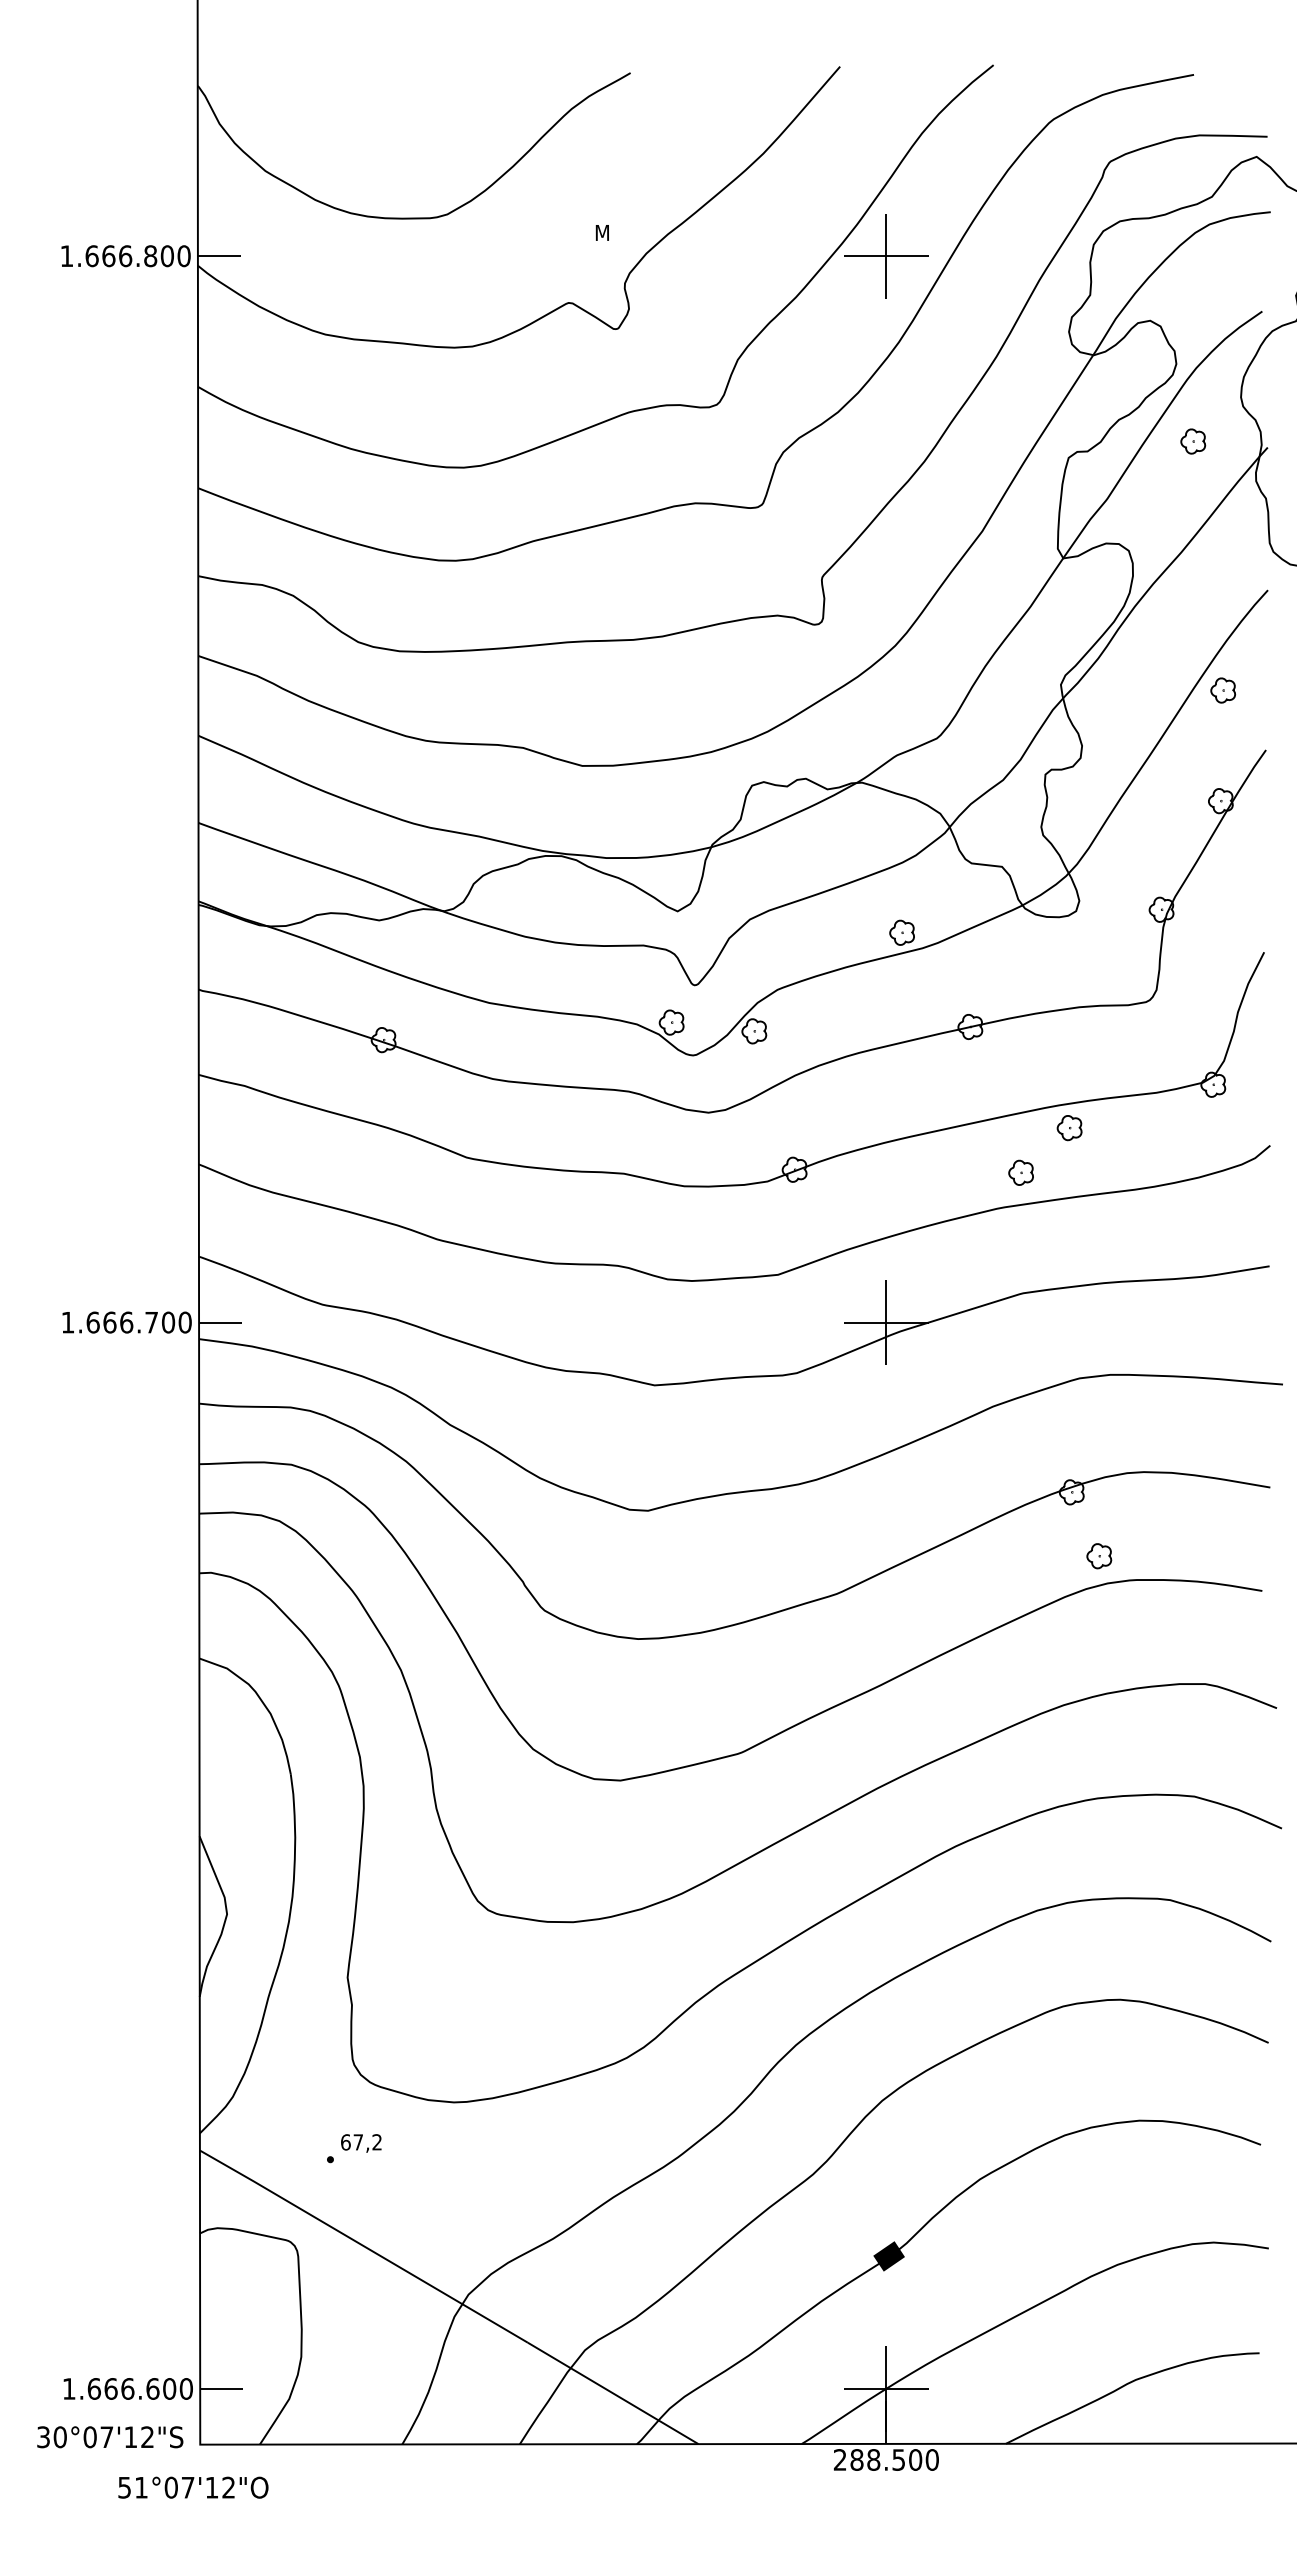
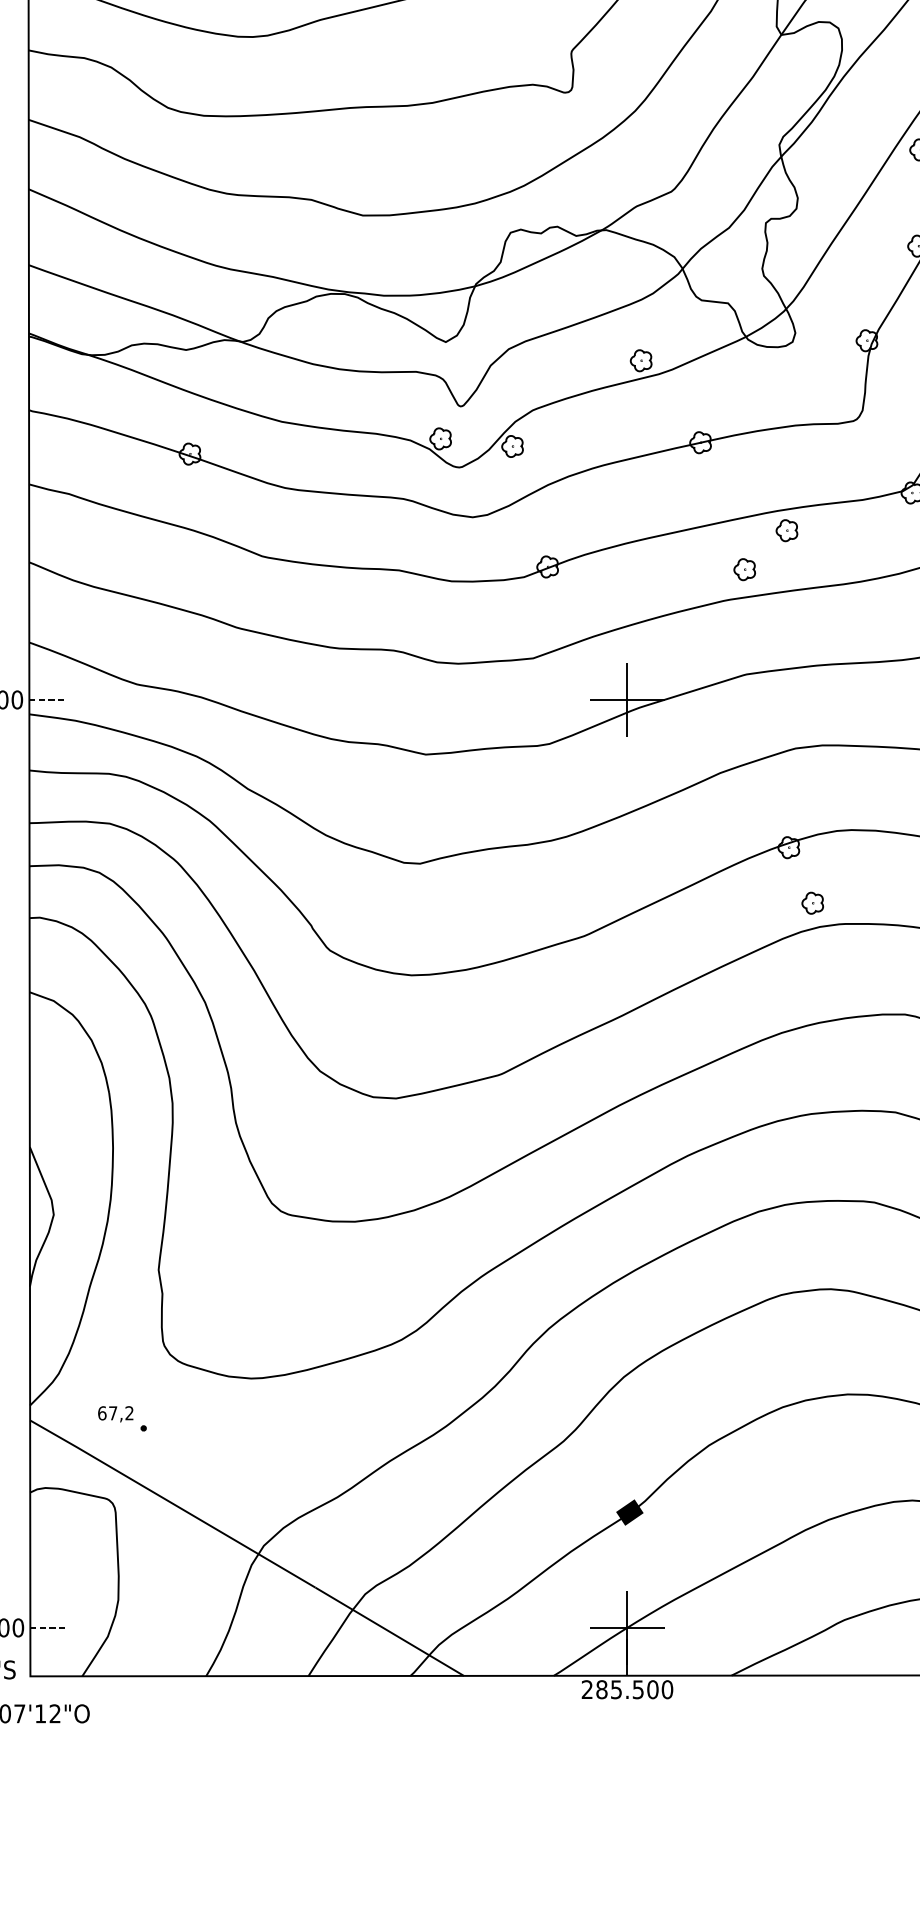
line: (220, 1322) -> (48, 699), solid -> dashed
text: (361, 2143) -> (115, 1414), moved
line: (221, 2388) -> (48, 1627), solid -> dashed
text: (873, 2459) -> (616, 1689), 288.500 -> 285.500

